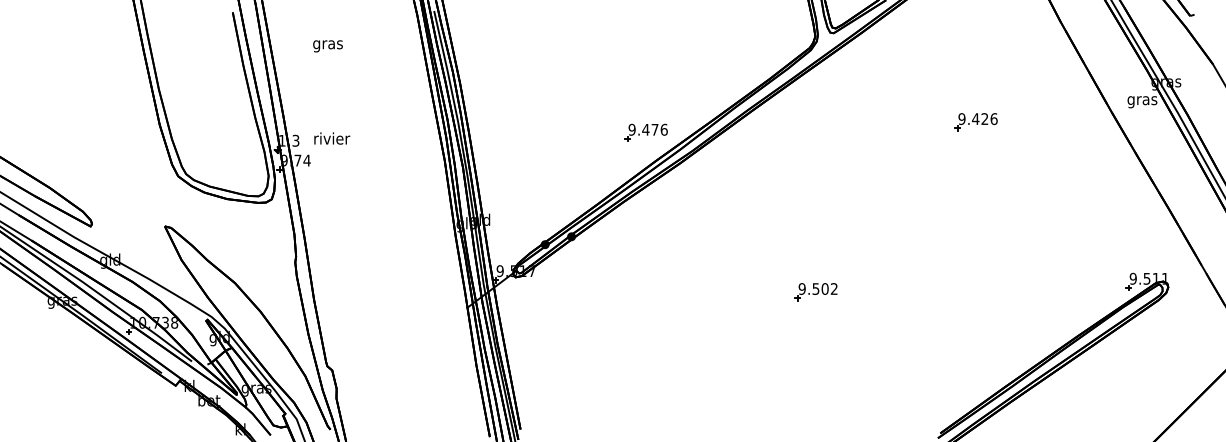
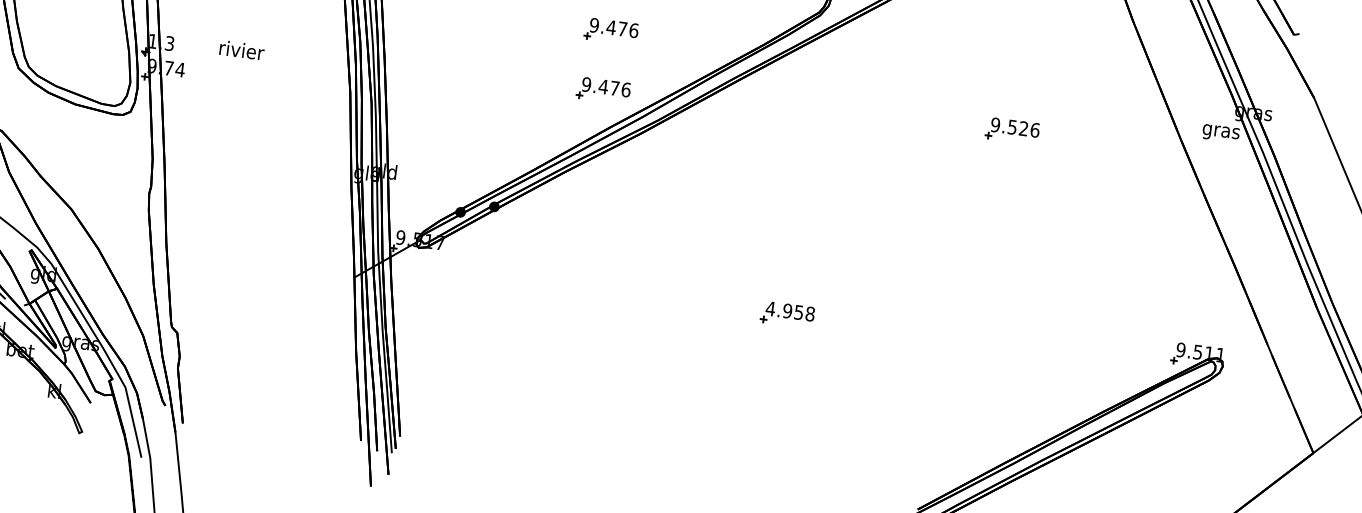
part: (645, 84) -> (610, 30), added
text: (975, 119) -> (1012, 127), 9.426 -> 9.526
text: (332, 138) -> (242, 50), moved
text: (817, 288) -> (789, 310), 9.502 -> 4.958

